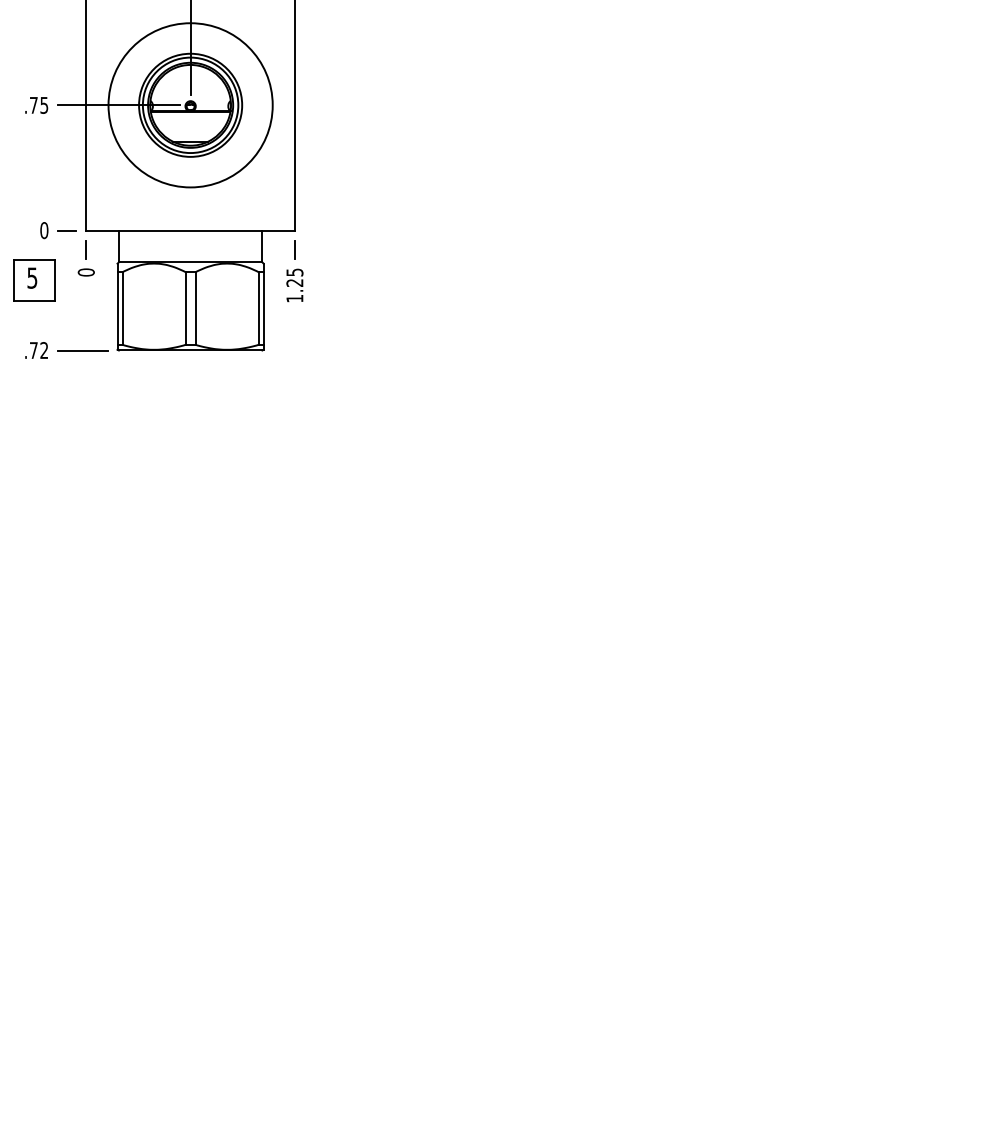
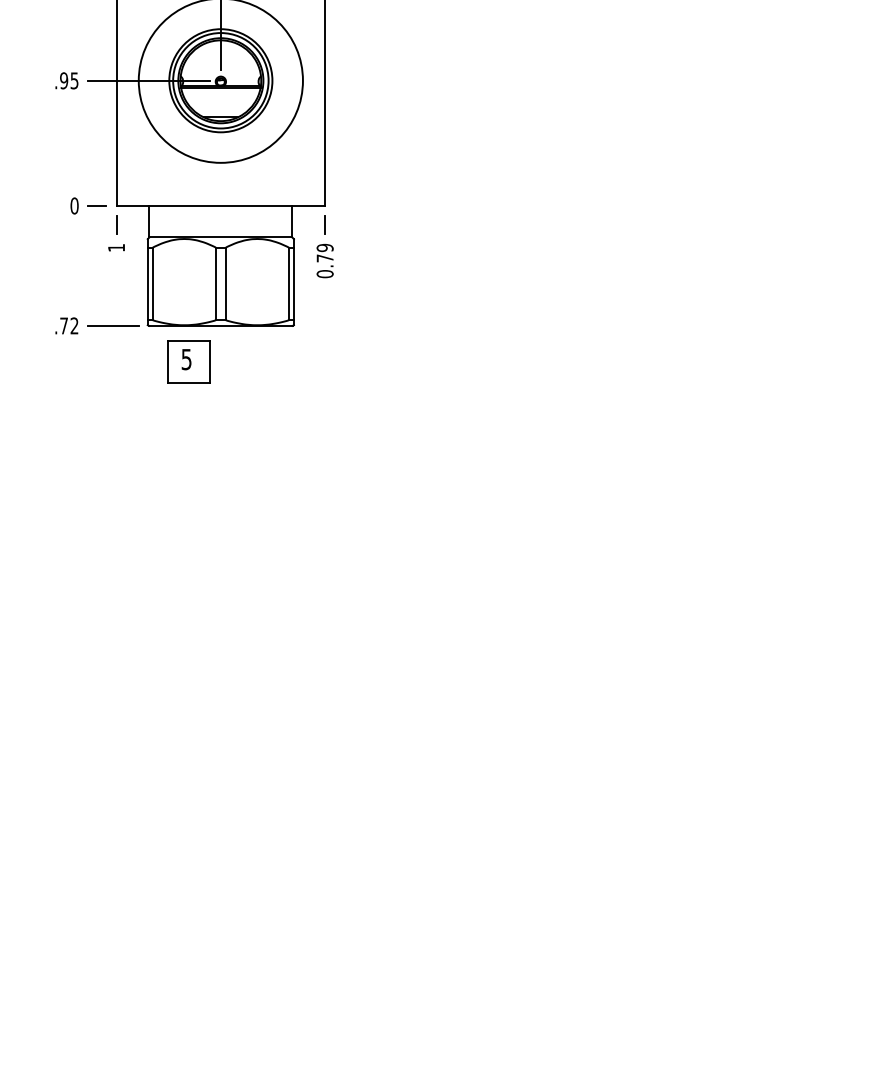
text: (33, 104) -> (63, 79), .75 -> .95
text: (85, 272) -> (115, 247), 0 -> 1
part: (34, 280) -> (188, 361), moved
text: (294, 285) -> (324, 260), 1.25 -> 0.79

